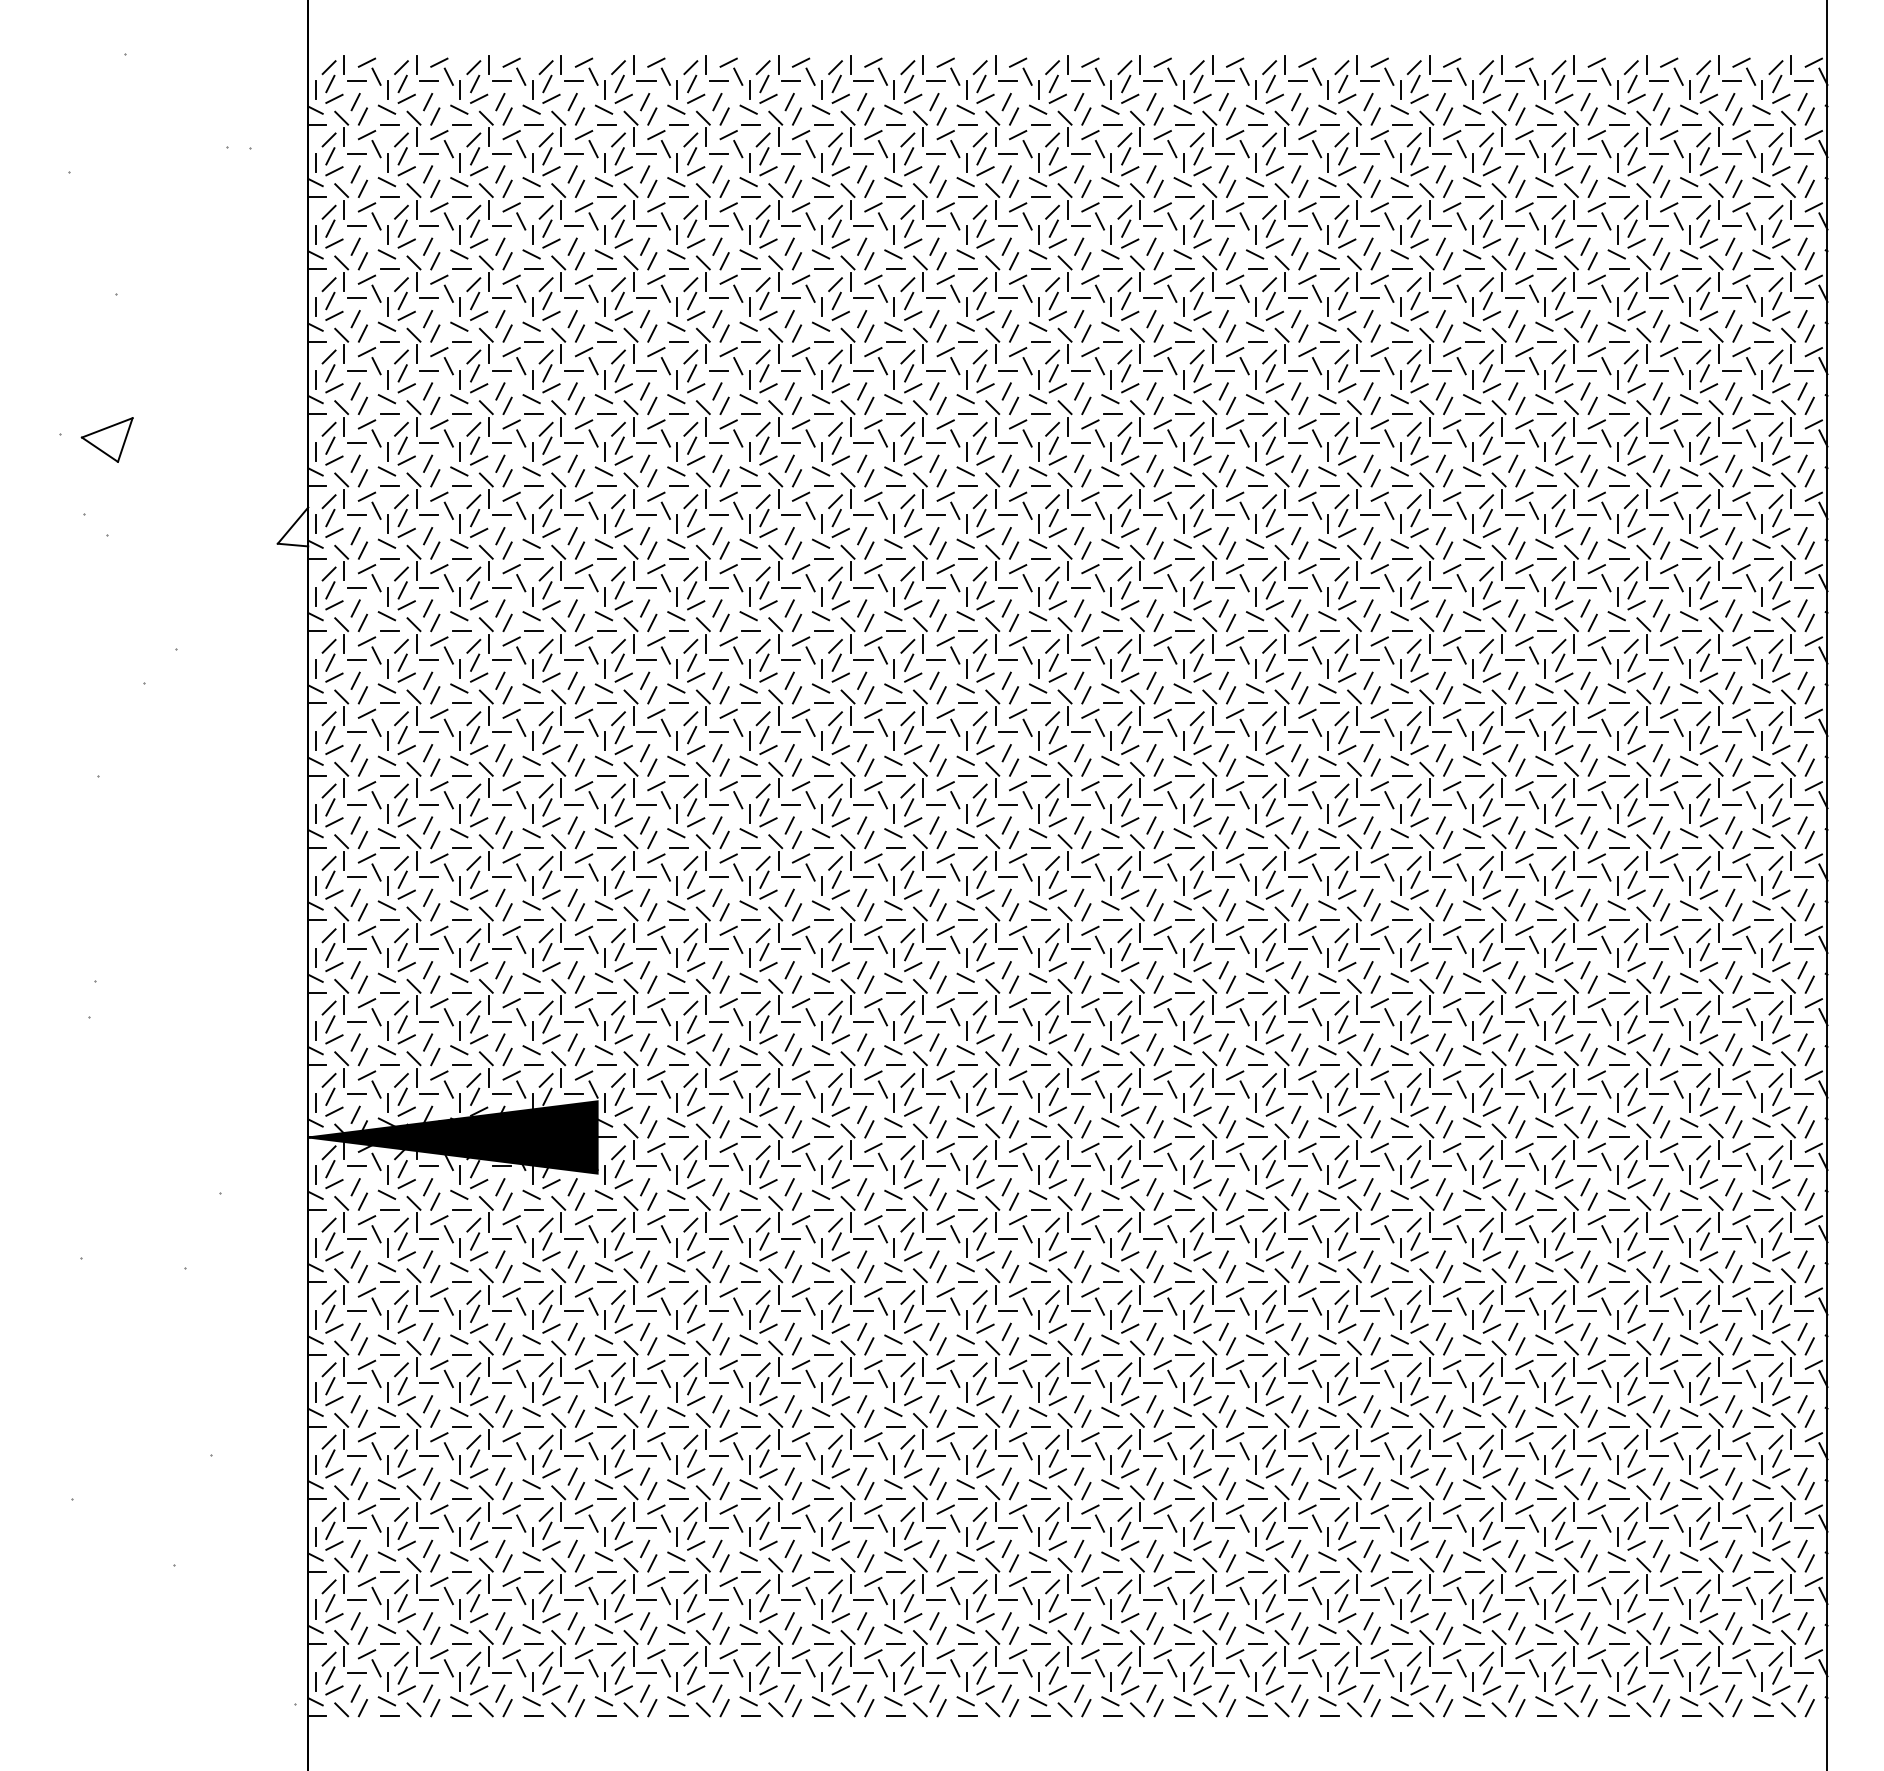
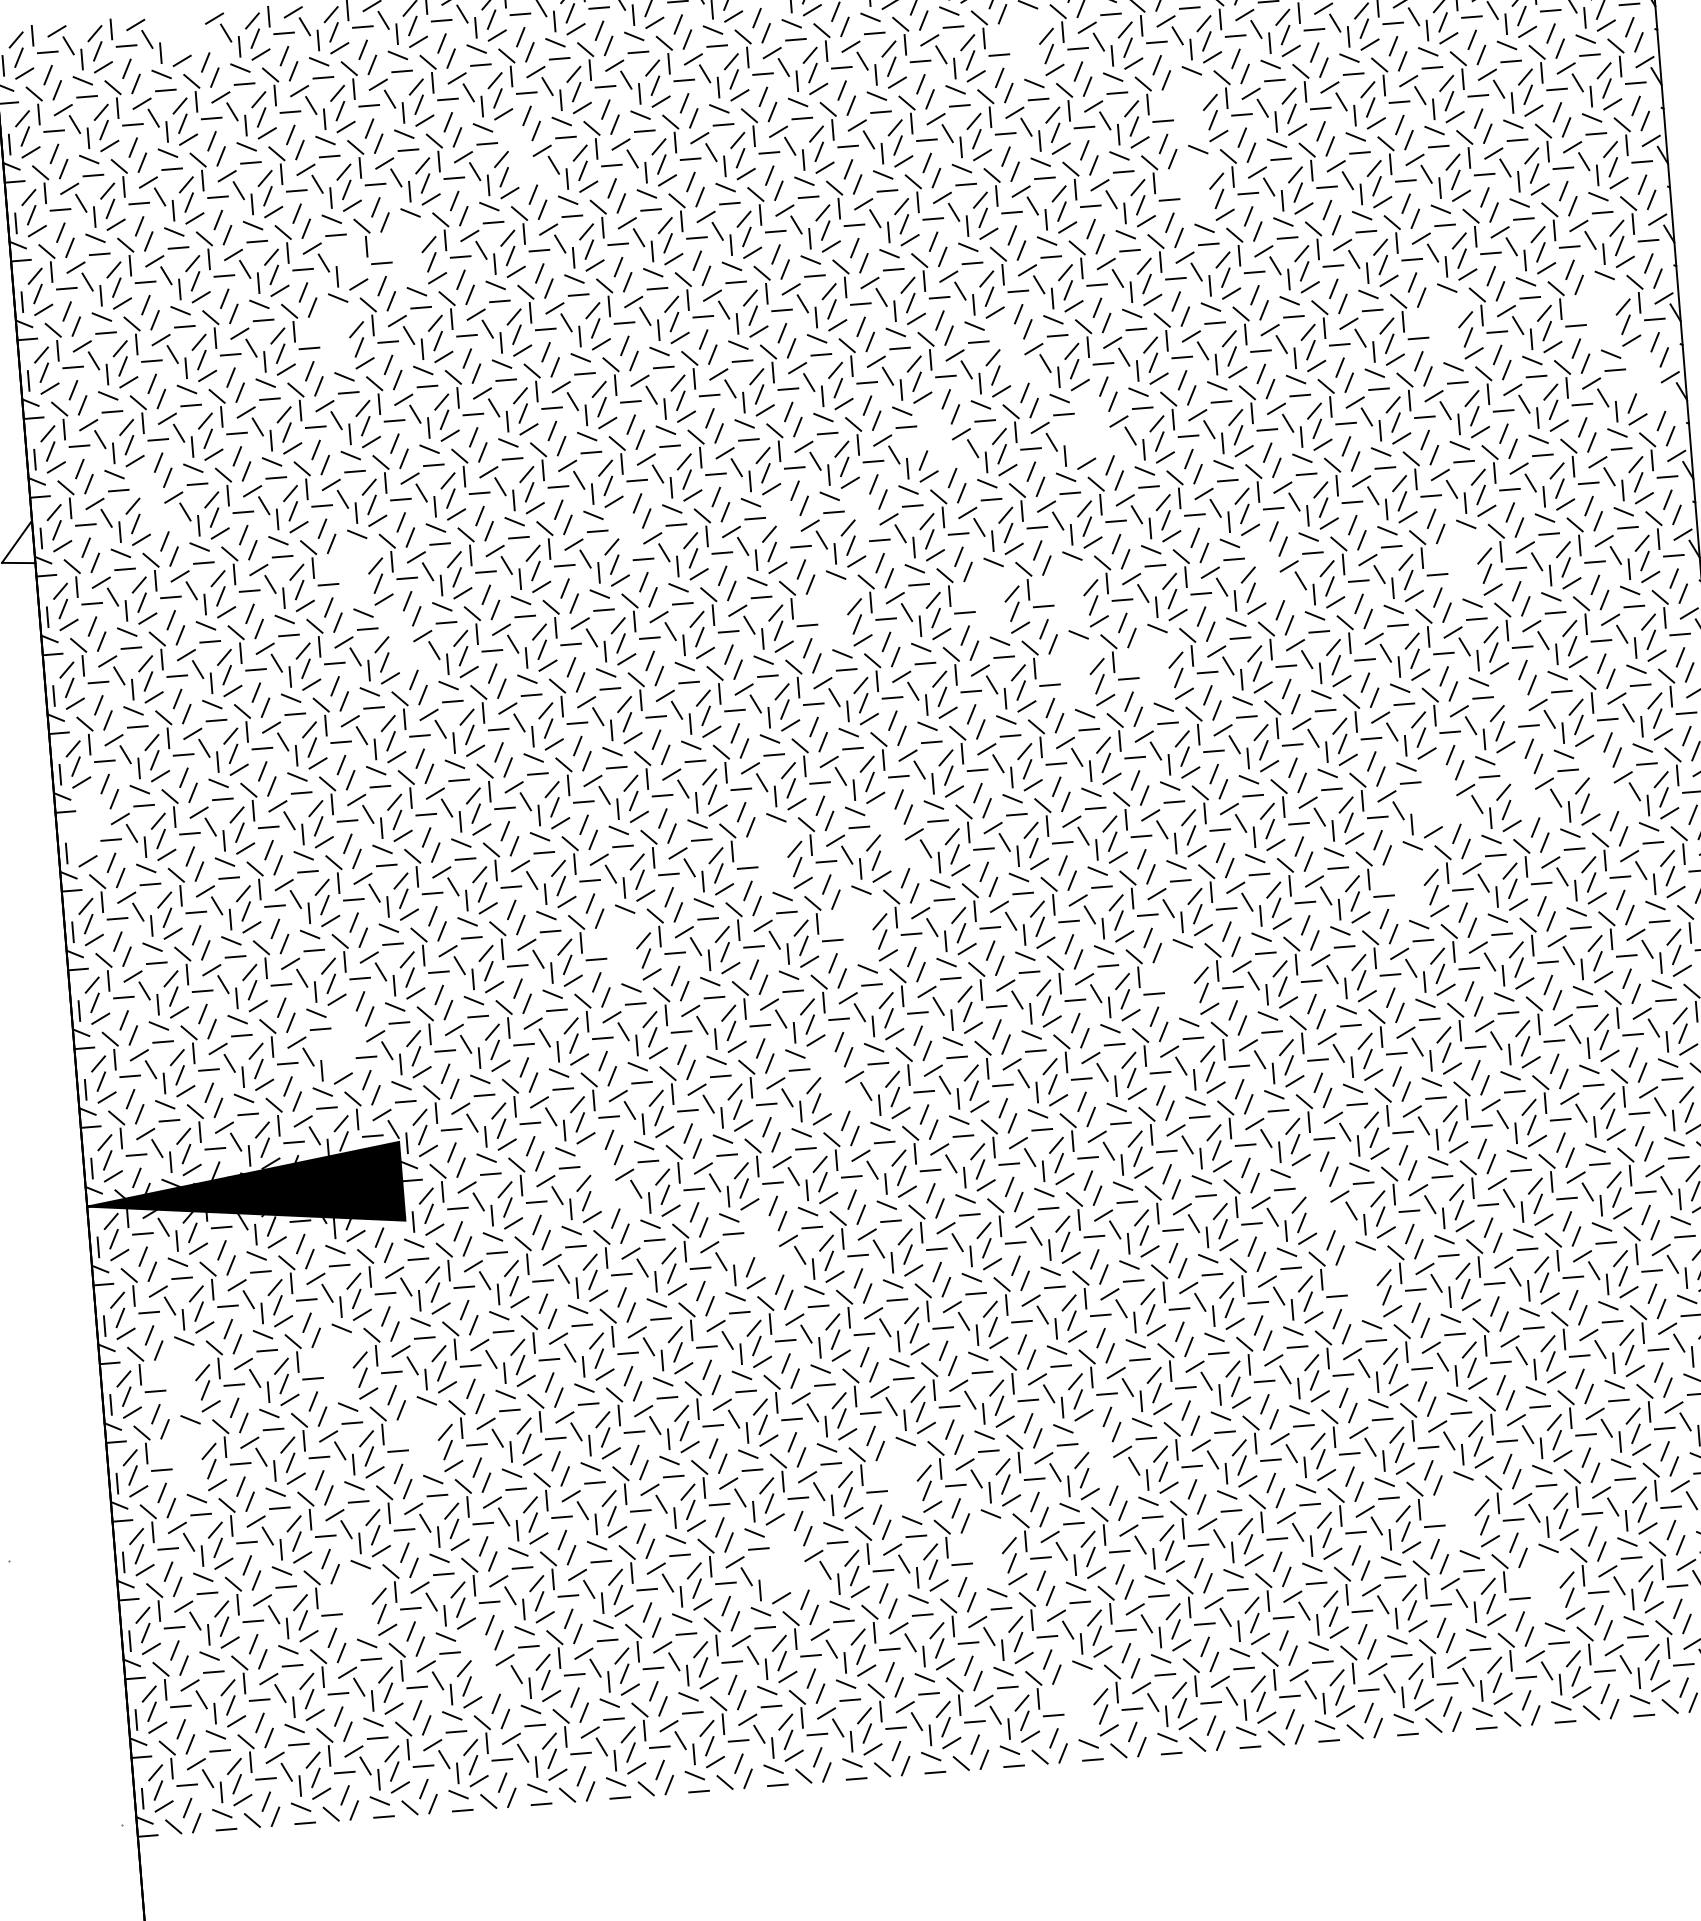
part: (488, 74) -> (190, 33), removed
part: (1246, 148) -> (1022, 47), removed
part: (784, 204) -> (523, 149), removed
part: (1391, 220) -> (1186, 113), removed
part: (667, 292) -> (404, 255), removed
part: (1391, 292) -> (1192, 191), removed
part: (618, 293) -> (351, 260), removed
part: (595, 365) -> (332, 340), removed
part: (1218, 421) -> (1015, 347), removed
part: (1608, 437) -> (1441, 330), removed
part: (1752, 437) -> (1598, 318), removed
part: (422, 493) -> (155, 495), removed
part: (1139, 493) -> (935, 432), removed
part: (1790, 493) -> (1644, 375), removed
part: (1284, 499) -> (1094, 426), removed
part: (847, 562) -> (623, 533), removed
part: (992, 562) -> (781, 520), removed
part: (1064, 562) -> (860, 514), removed
part: (595, 582) -> (351, 577), removed
part: (639, 638) -> (404, 634), removed
part: (1435, 638) -> (1270, 564), removed
part: (1029, 654) -> (830, 617), removed
part: (1173, 654) -> (986, 605), removed
part: (1246, 654) -> (1066, 598), removed
part: (1608, 654) -> (1460, 566), removed
part: (1246, 726) -> (1072, 677), removed
part: (1318, 726) -> (1151, 670), removed
part: (1643, 779) -> (1509, 699), removed
part: (335, 788) -> (86, 824), removed
part: (1073, 855) -> (895, 832), removed
part: (1652, 855) -> (1526, 781), removed
part: (1724, 855) -> (1604, 775), removed
part: (1573, 861) -> (1440, 795), removed
part: (956, 871) -> (769, 860), removed
part: (812, 943) -> (619, 951), removed
part: (1029, 943) -> (855, 932), removed
part: (1535, 943) -> (1406, 887), removed
part: (552, 1005) -> (341, 1041), removed
part: (1318, 1016) -> (1176, 986), removed
part: (1001, 1072) -> (836, 1075), removed
part: (784, 1144) -> (606, 1172), removed
part: (922, 1217) -> (762, 1239), removed
part: (1435, 1217) -> (1321, 1195), removed
part: (378, 1305) -> (178, 1383), removed
part: (522, 1305) -> (335, 1370), removed
part: (1463, 1305) -> (1359, 1288), removed
part: (378, 1378) -> (184, 1462), removed
part: (595, 1378) -> (421, 1443), removed
part: (1218, 1434) -> (1104, 1450), removed
part: (1029, 1450) -> (899, 1484), removed
part: (922, 1512) -> (788, 1561), removed
part: (522, 1522) -> (354, 1607), removed
part: (1101, 1522) -> (984, 1556), removed
part: (1535, 1522) -> (1457, 1518), removed
part: (639, 1578) -> (486, 1657), removed
part: (1608, 1595) -> (1542, 1591), removed
part: (1173, 1667) -> (1075, 1707), removed

